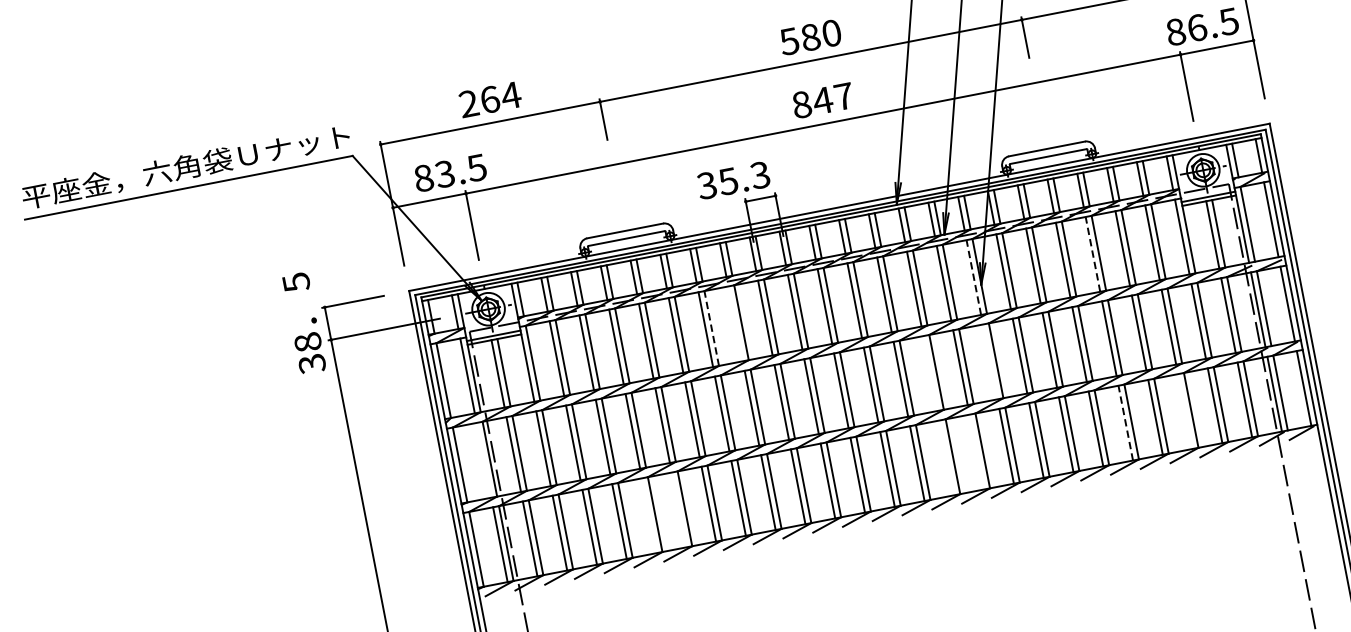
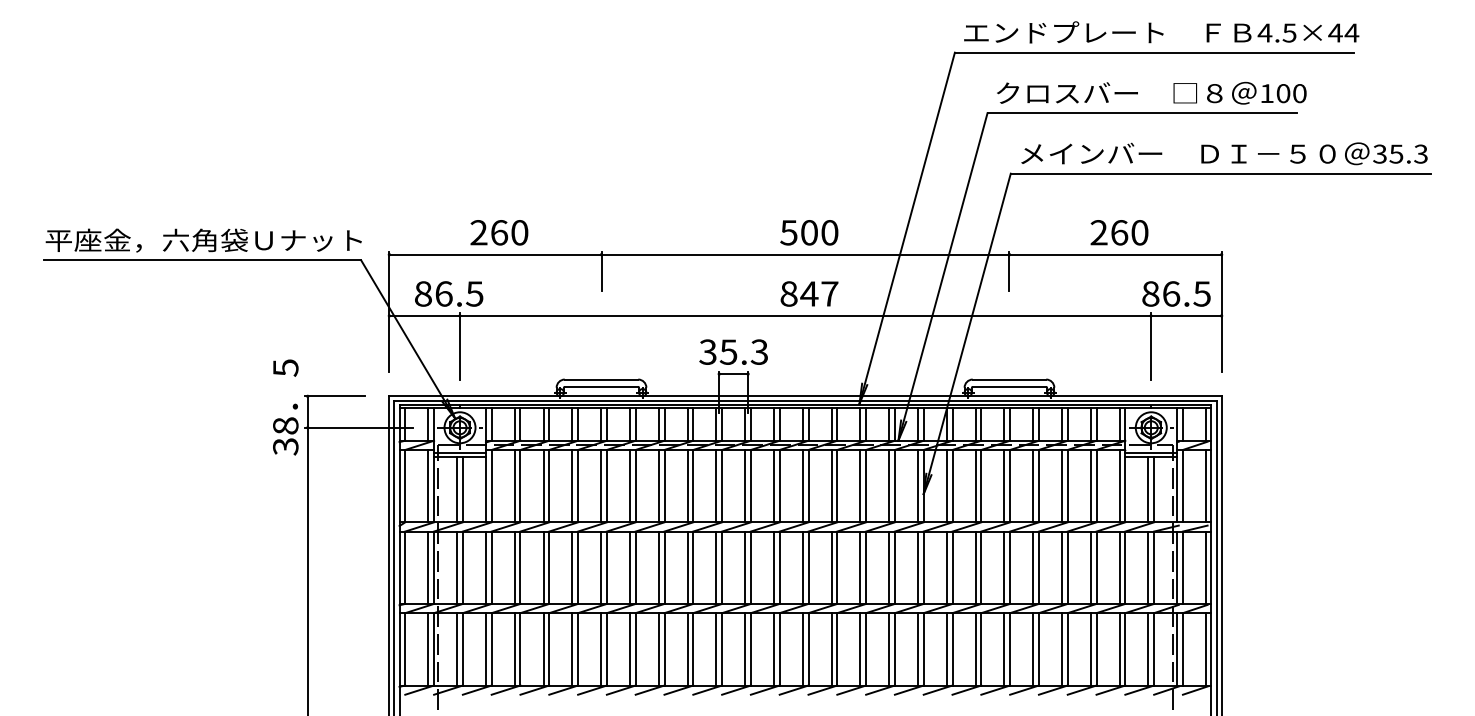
text: (810, 37) -> (809, 232), 580 -> 500
text: (510, 95) -> (519, 232), 264 -> 260
text: (444, 173) -> (443, 293), 83.5 -> 86.5
text: (733, 179) -> (733, 351), moved
line: (1093, 253) -> (1033, 485), dashed -> solid
line: (974, 276) -> (918, 485), dashed -> solid
line: (735, 323) -> (687, 485), added
line: (711, 327) -> (664, 485), dashed -> solid
line: (990, 361) -> (918, 567), added
line: (930, 373) -> (860, 567), added
line: (1185, 411) -> (1090, 649), added
line: (1125, 422) -> (1033, 648), dashed -> solid
line: (977, 452) -> (889, 649), added
line: (947, 458) -> (860, 649), added
line: (484, 460) -> (428, 567), added
line: (679, 510) -> (601, 649), added
line: (649, 515) -> (572, 649), added

